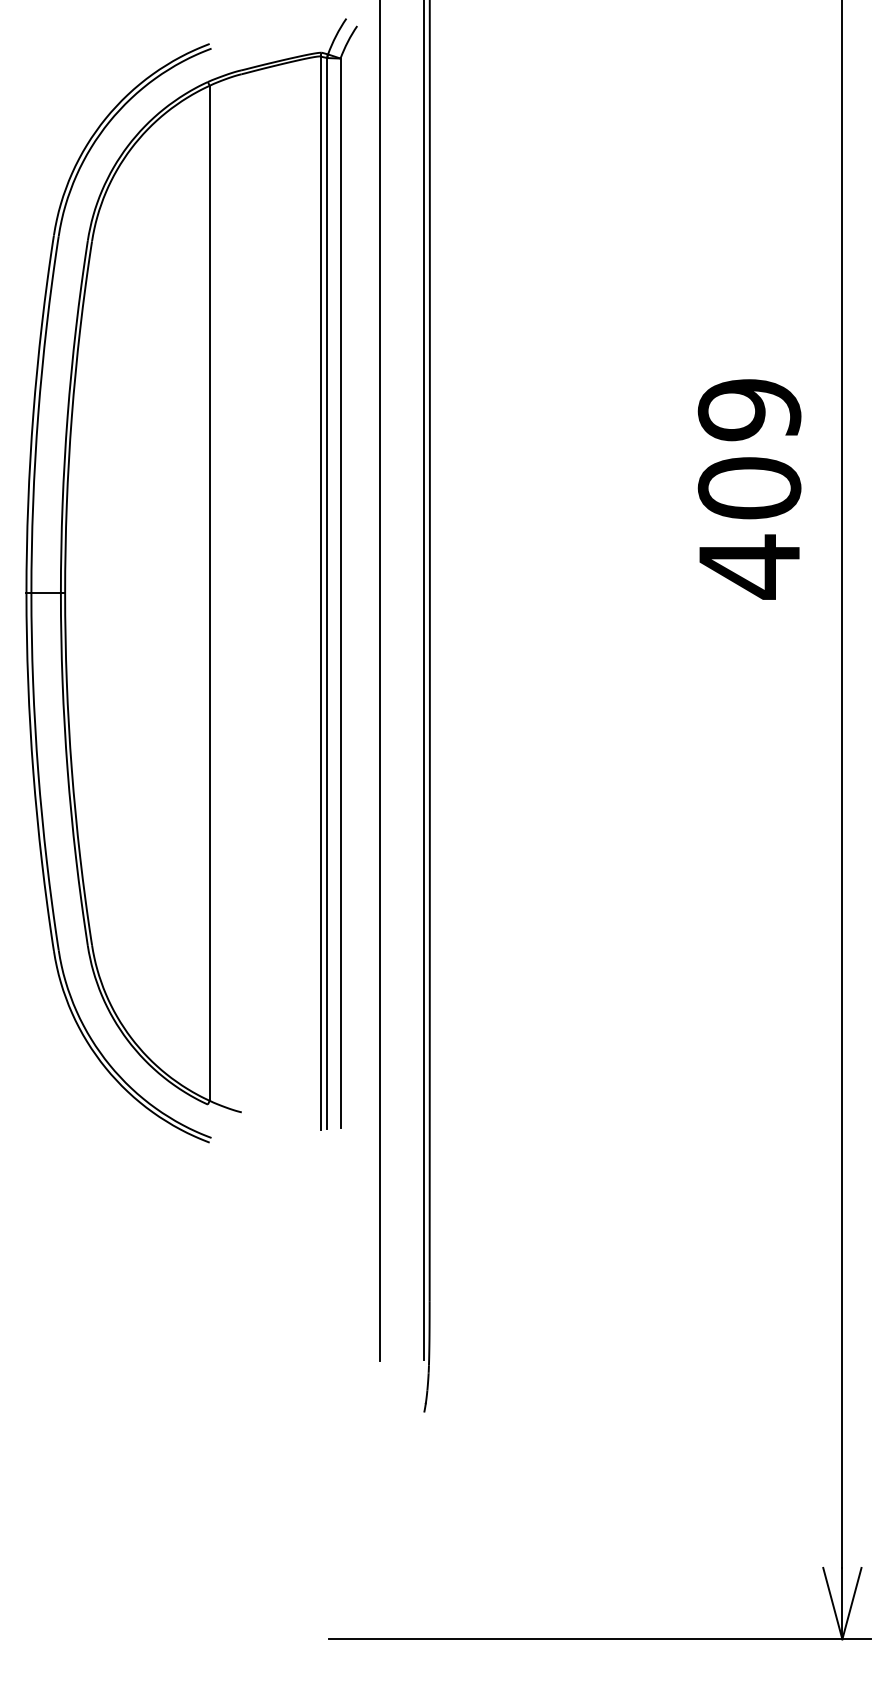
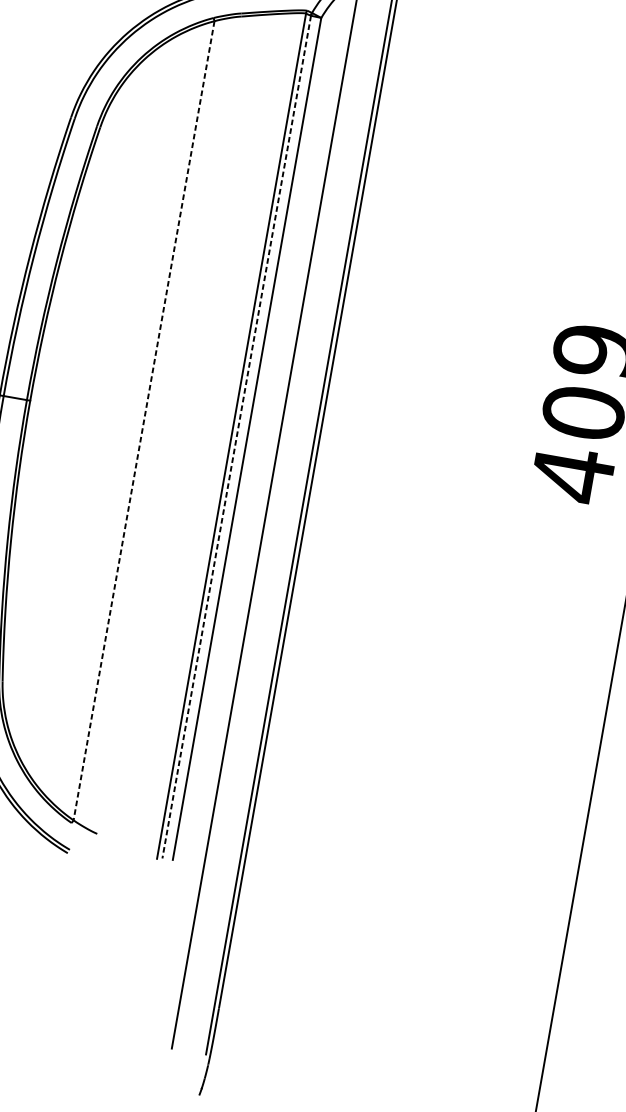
line: (209, 593) -> (143, 420), solid -> dashed
line: (327, 593) -> (236, 437), solid -> dashed

